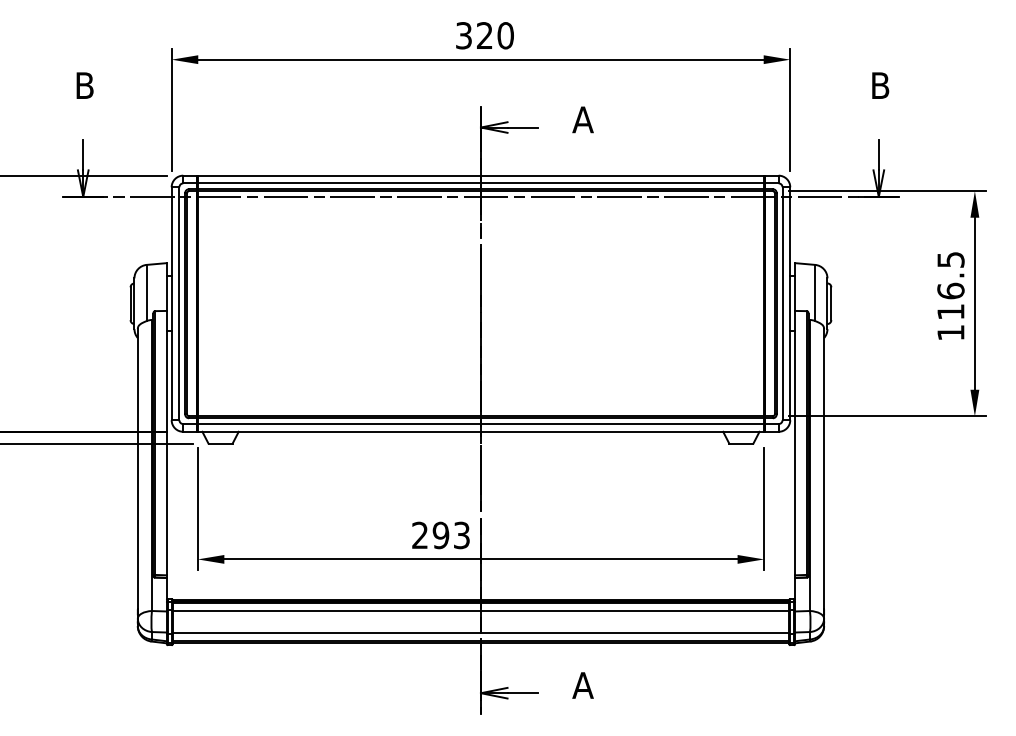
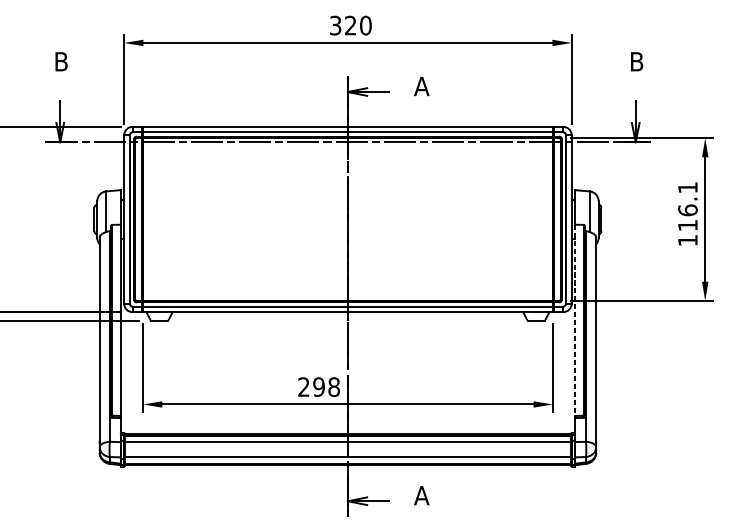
text: (950, 259) -> (687, 187), 116.5 -> 116.1
line: (795, 443) -> (575, 320), solid -> dashed
text: (461, 535) -> (333, 387), 293 -> 298

